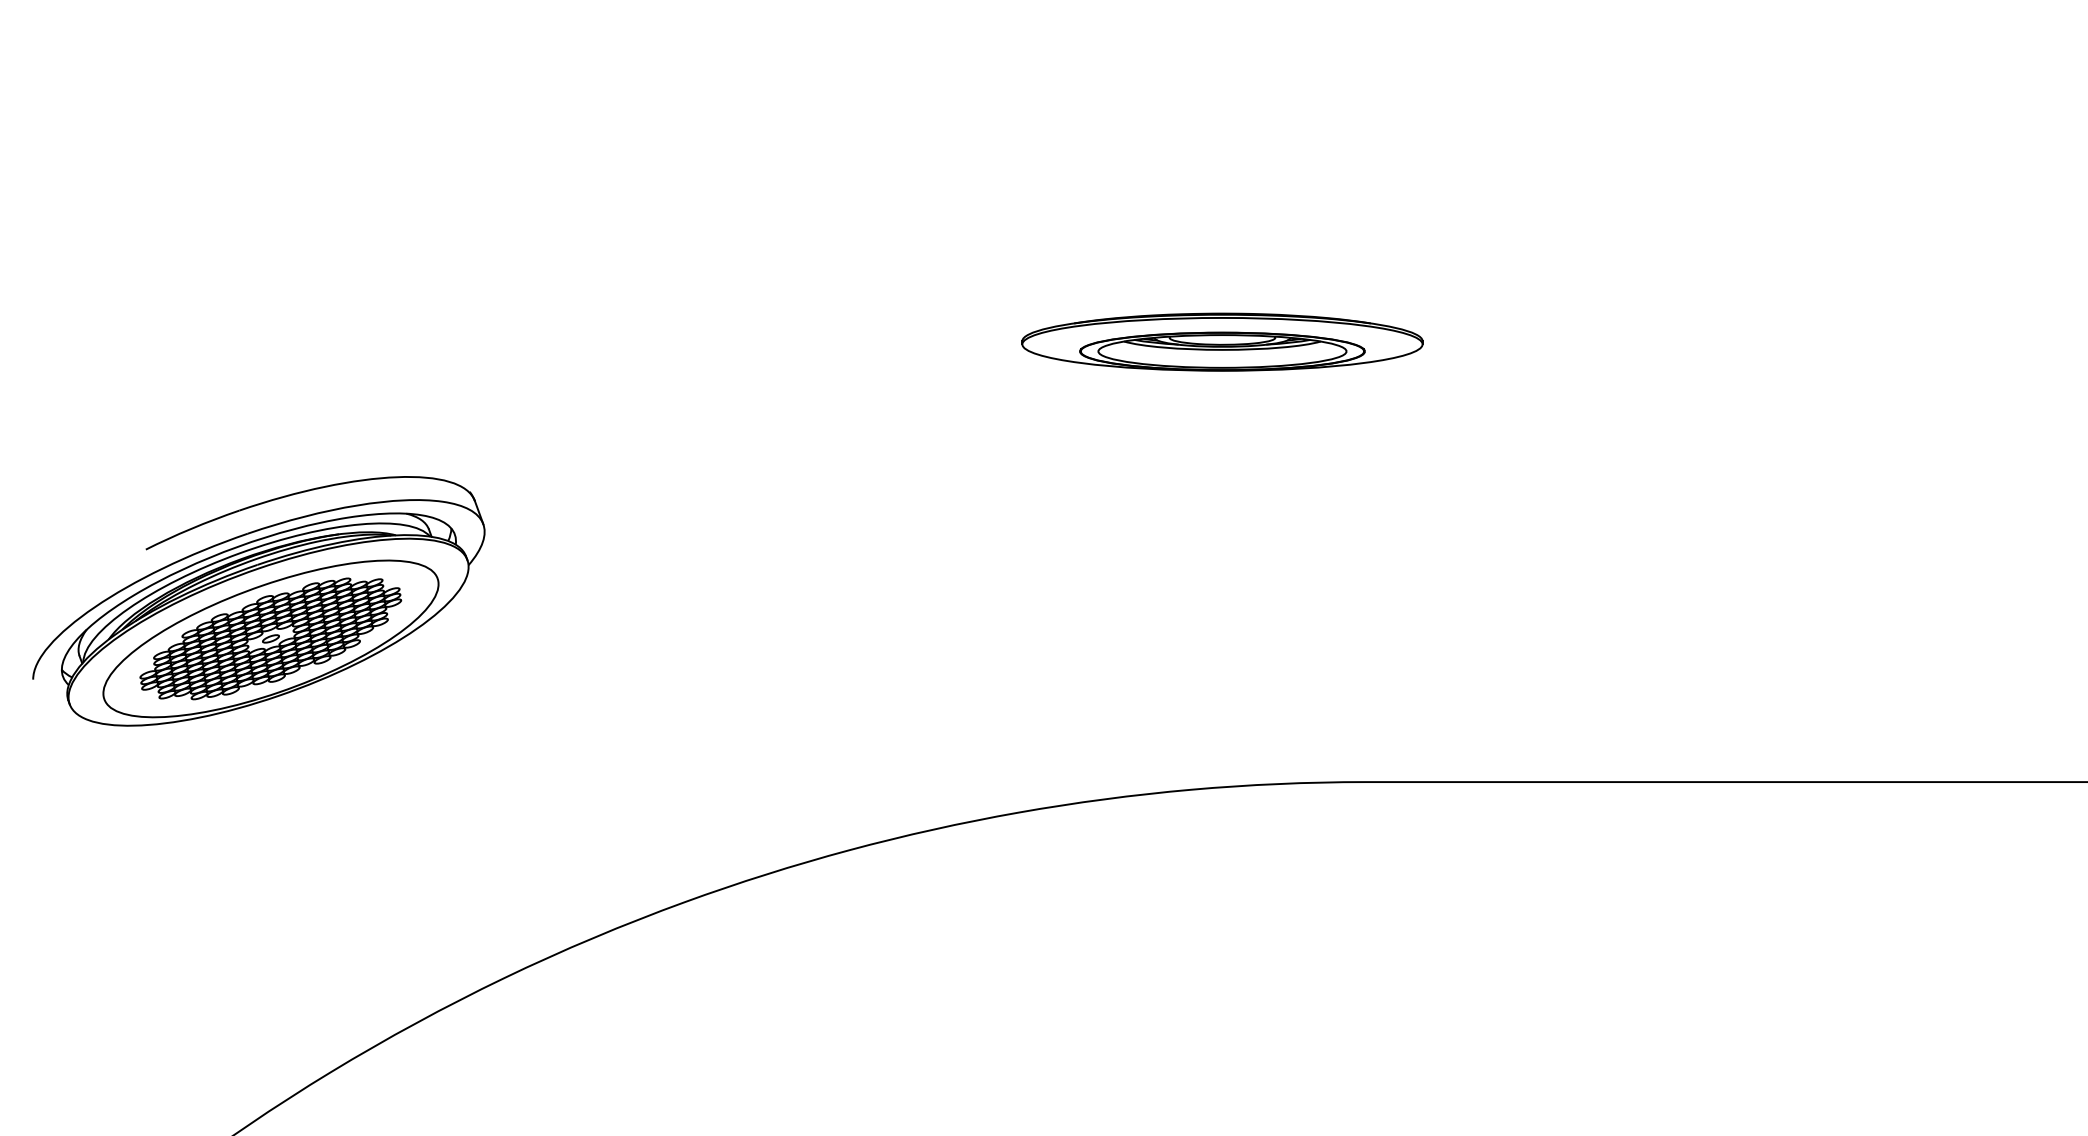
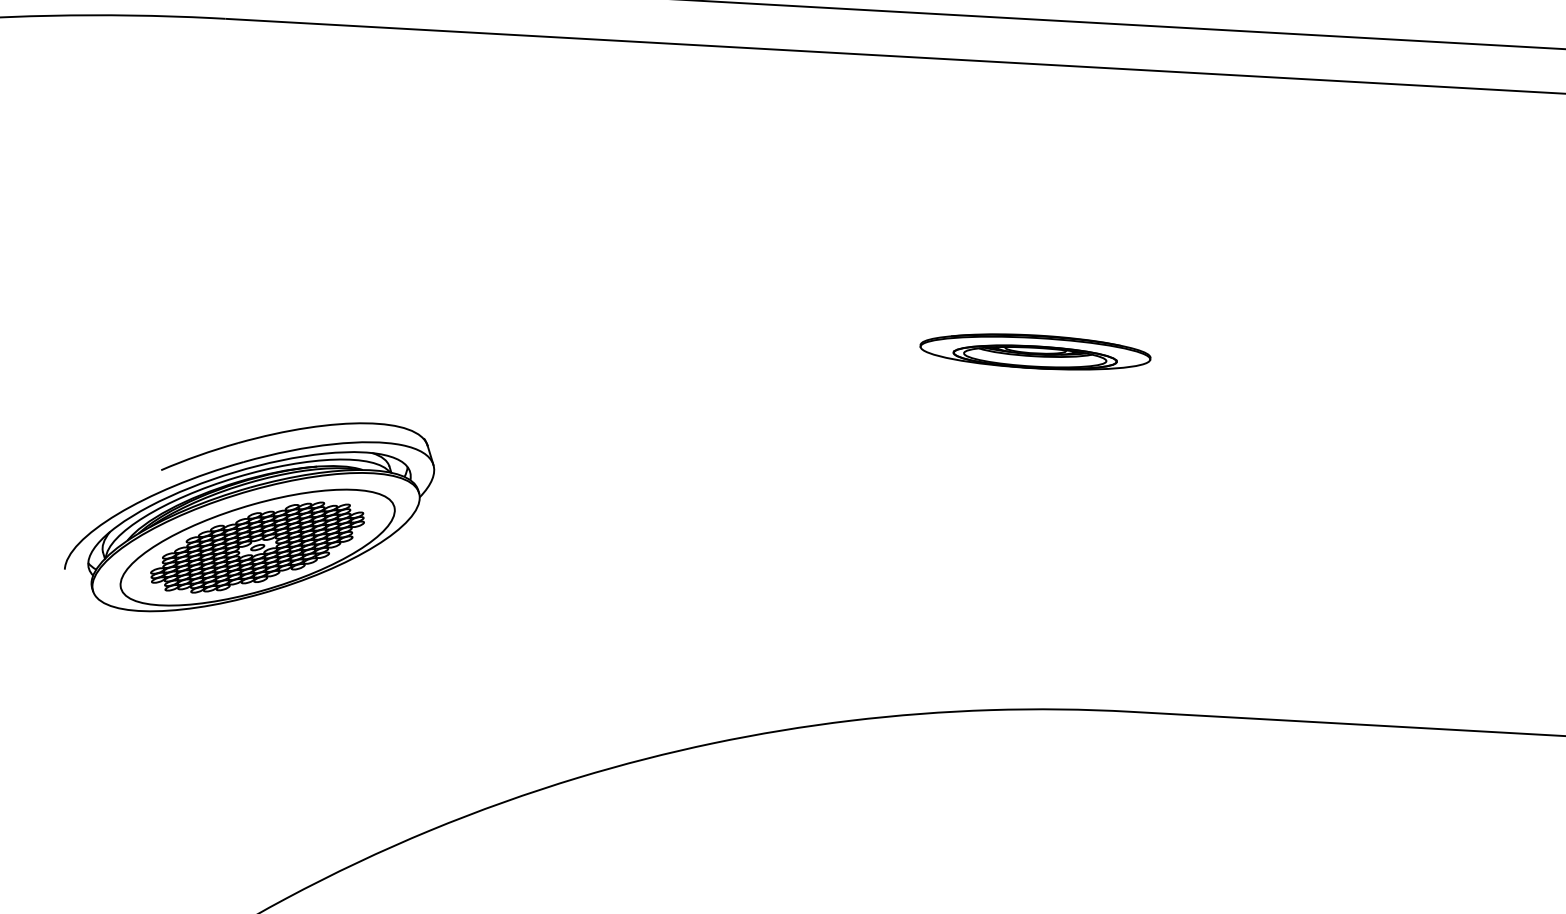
part: (1222, 341) -> (1035, 351), size x0.71

